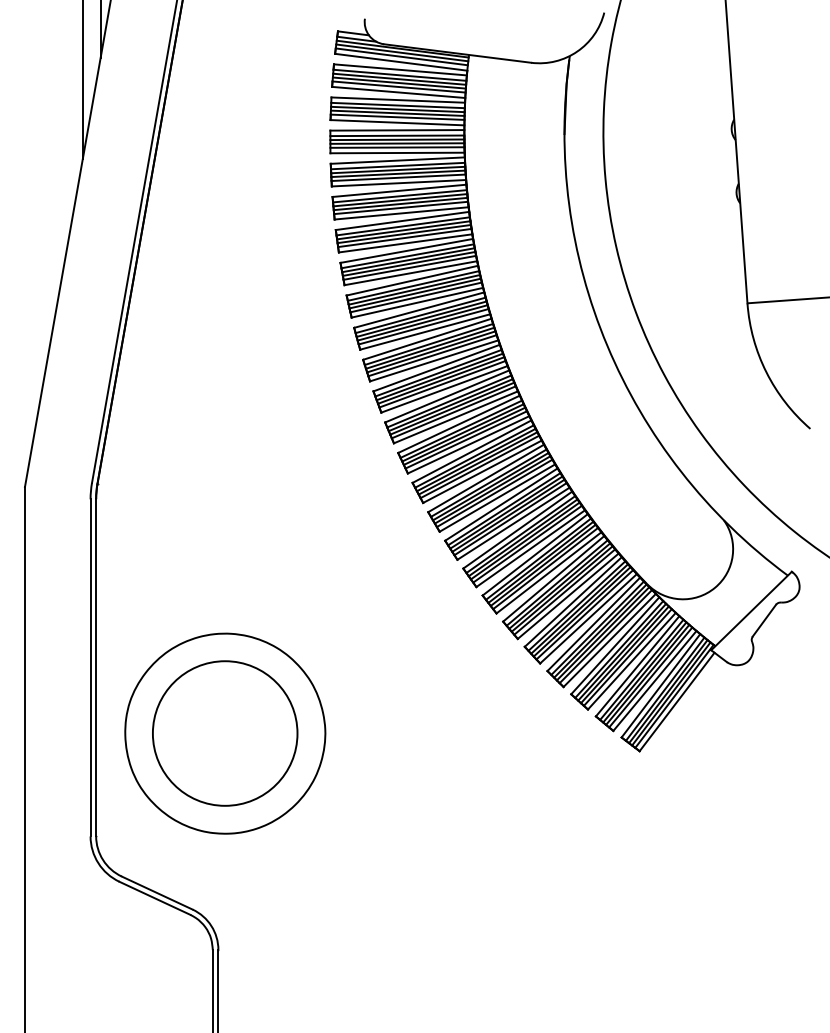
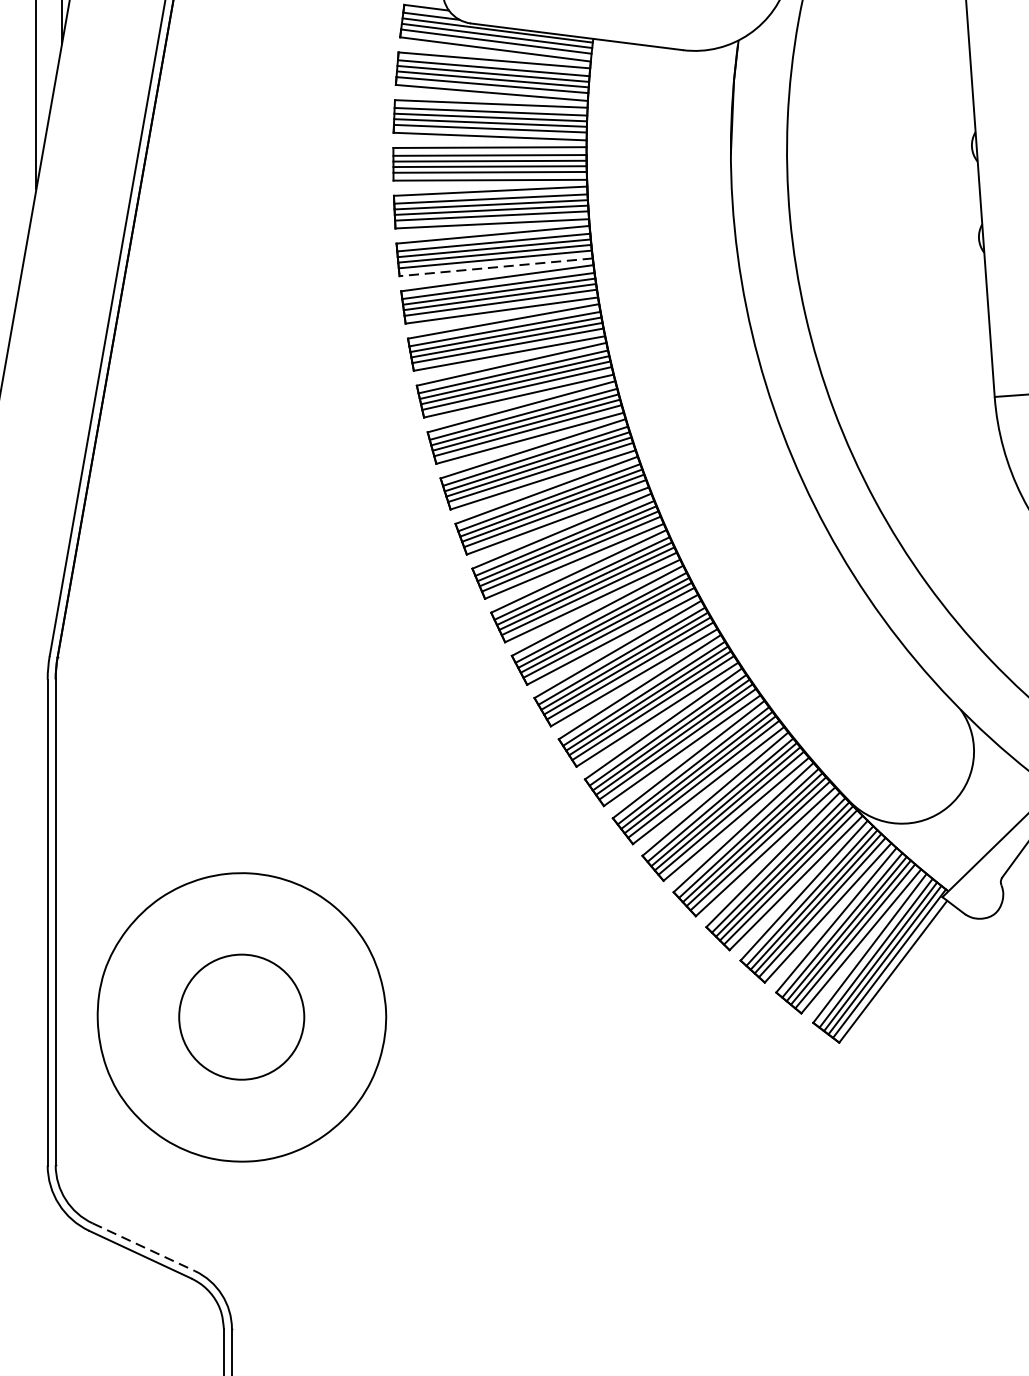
line: (401, 213) -> (495, 267), solid -> dashed
circle: (224, 733) -> (240, 1017), size x0.6
line: (157, 893) -> (144, 1247), solid -> dashed

